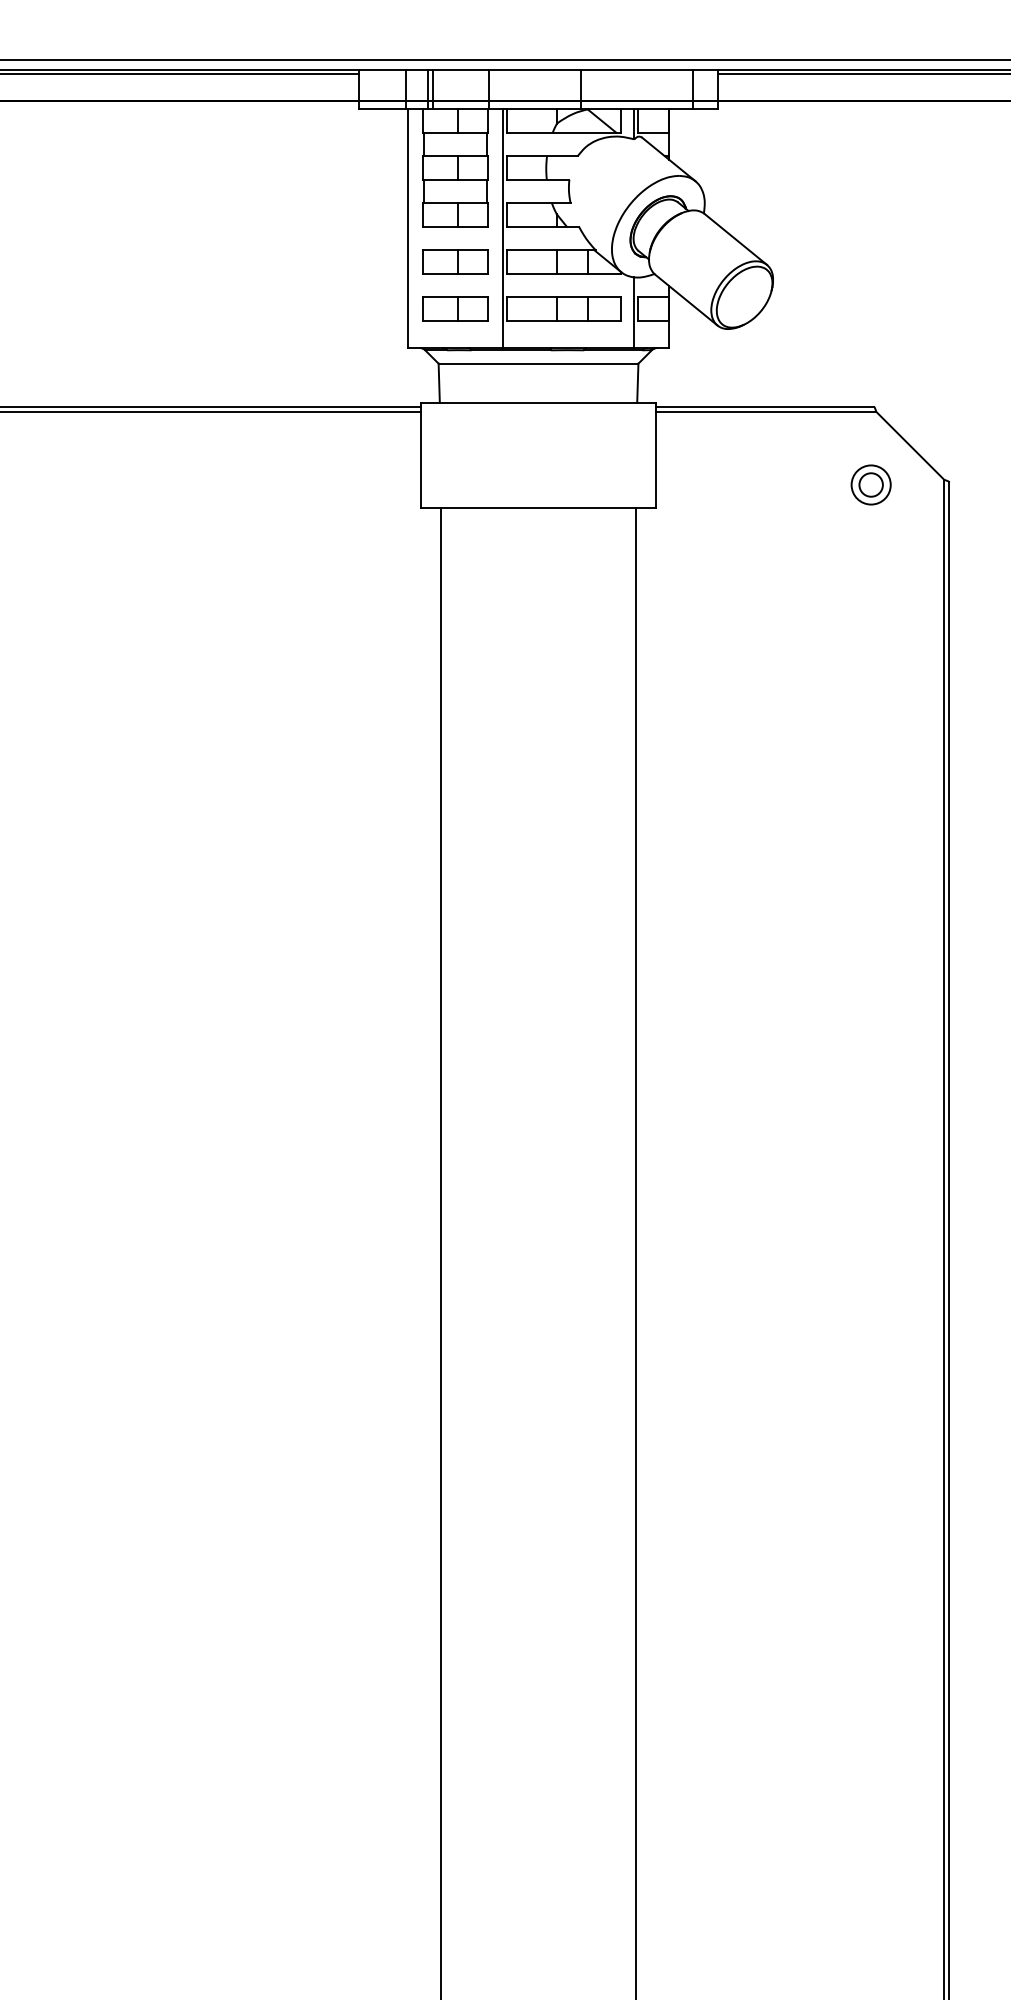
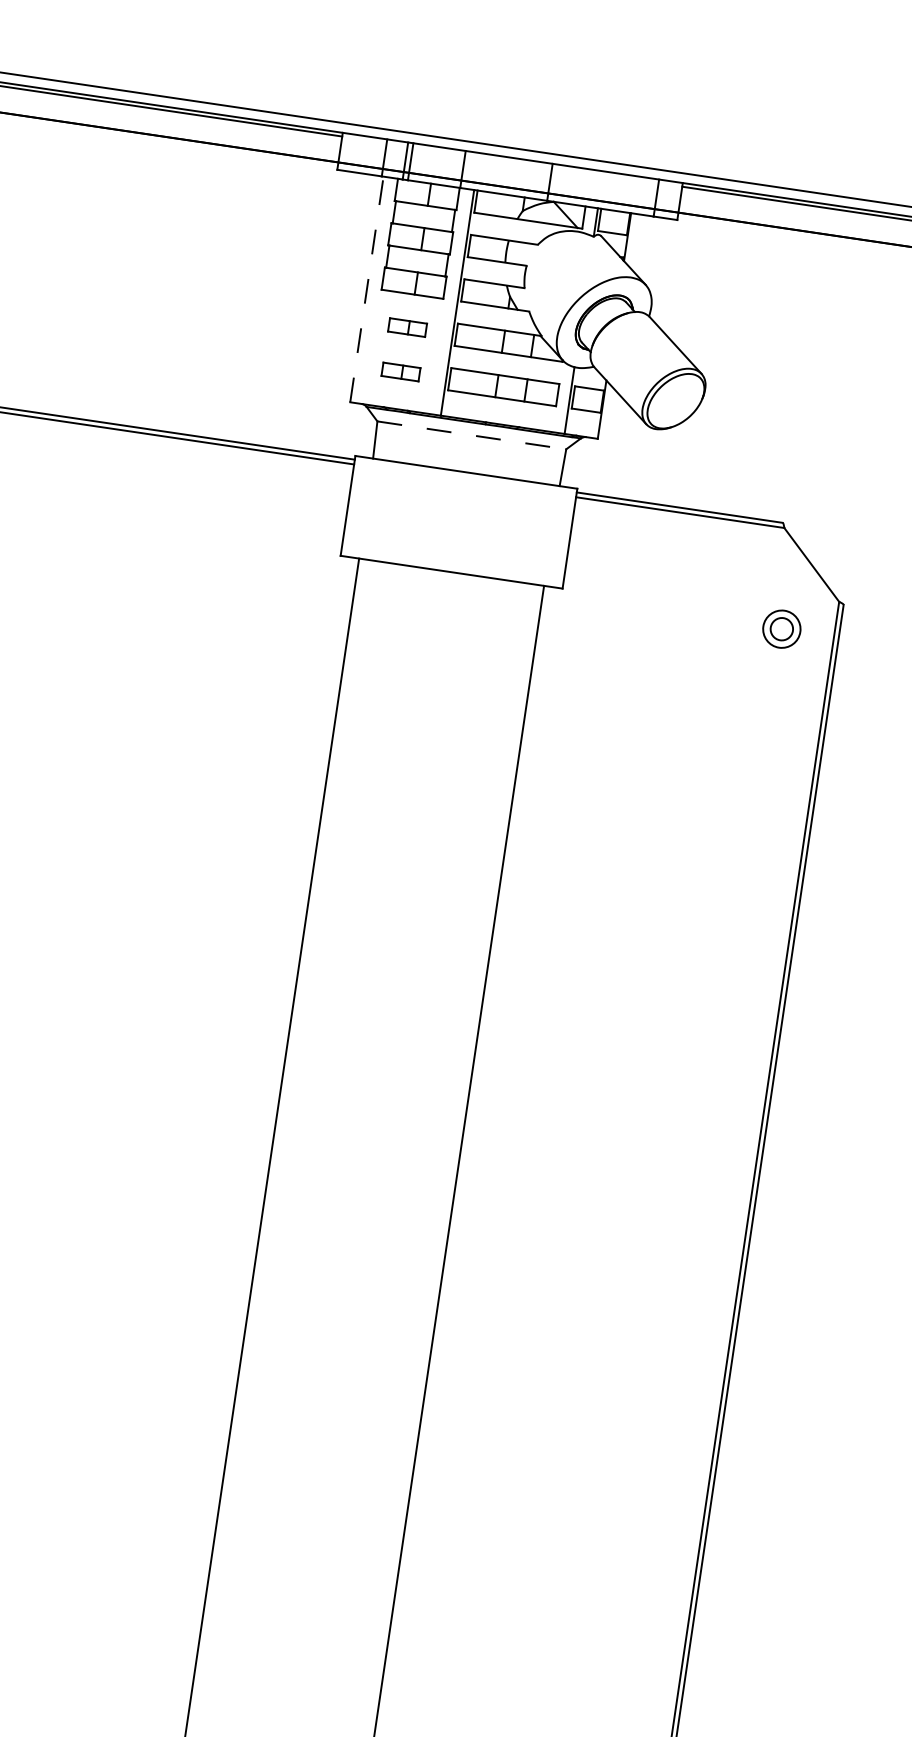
line: (407, 228) -> (366, 289), solid -> dashed
part: (455, 261) -> (407, 327), size x0.6
part: (455, 308) -> (401, 371), size x0.6
line: (538, 363) -> (471, 435), solid -> dashed
part: (870, 484) -> (781, 628), moved

